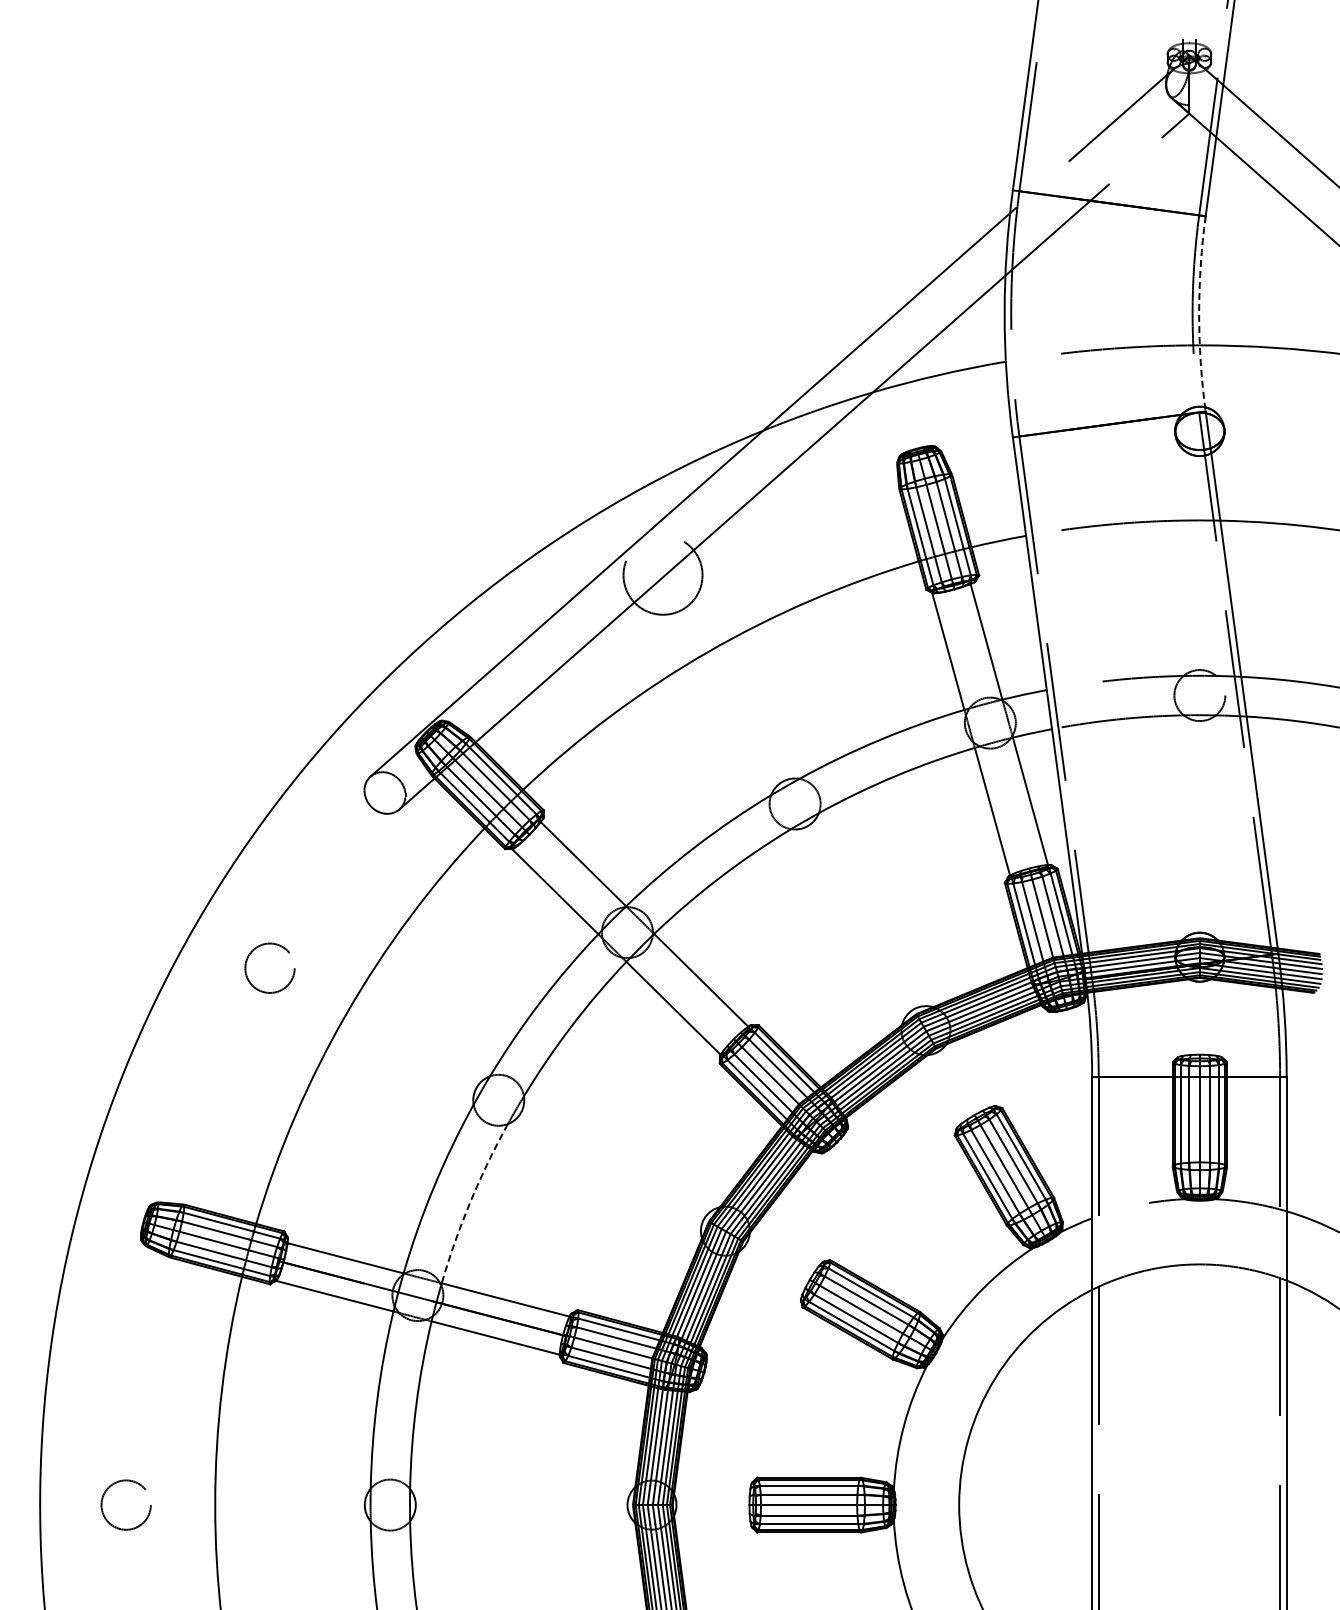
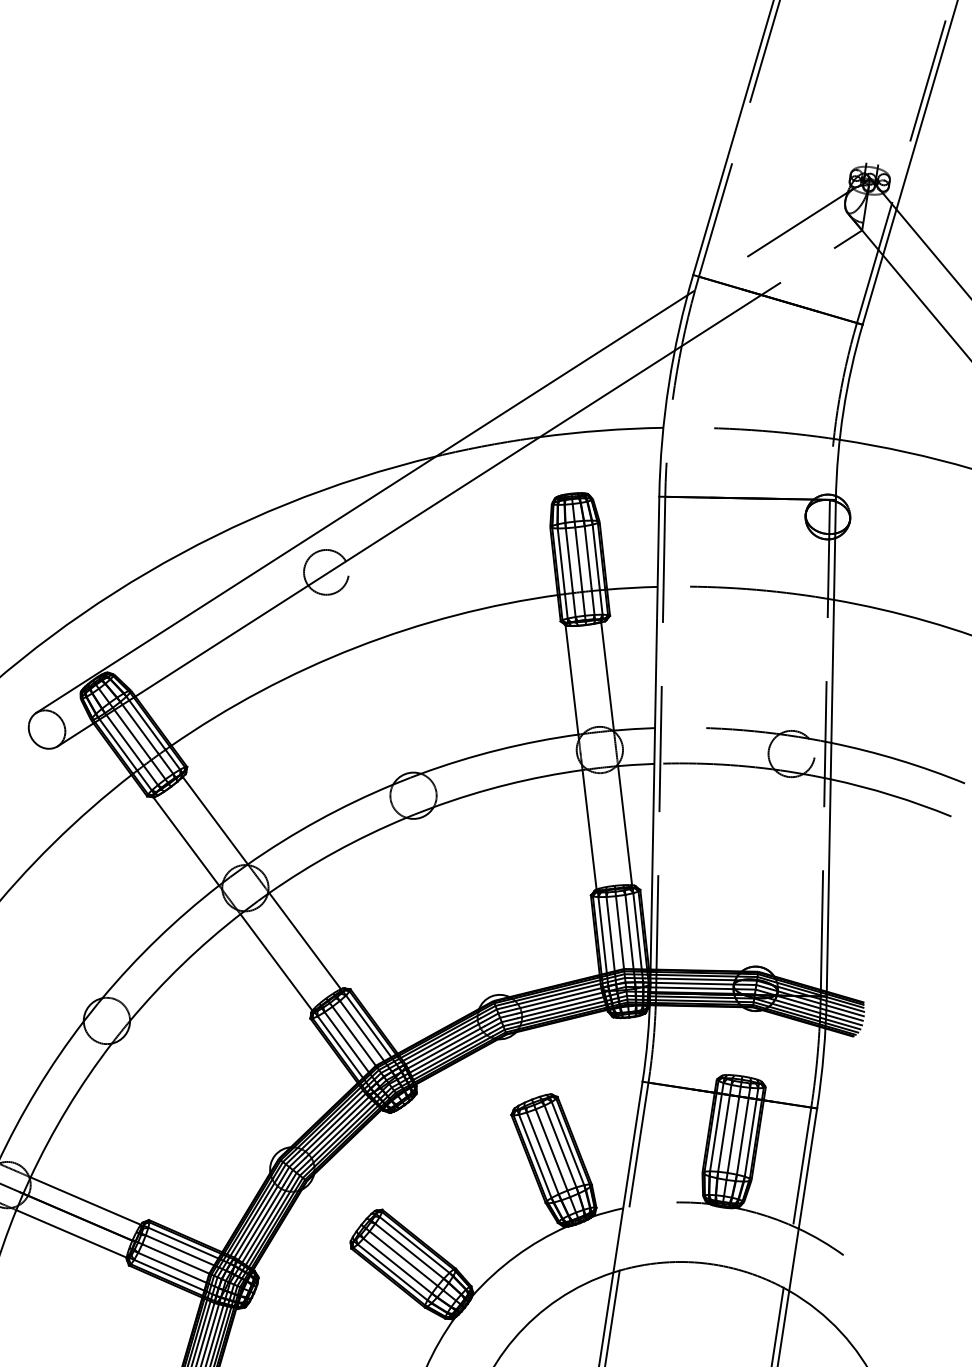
arc: (1199, 313) -> (843, 411), dashed -> solid
circle: (662, 574) -> (326, 571), size x0.62
arc: (470, 1202) -> (67, 1108), dashed -> solid

